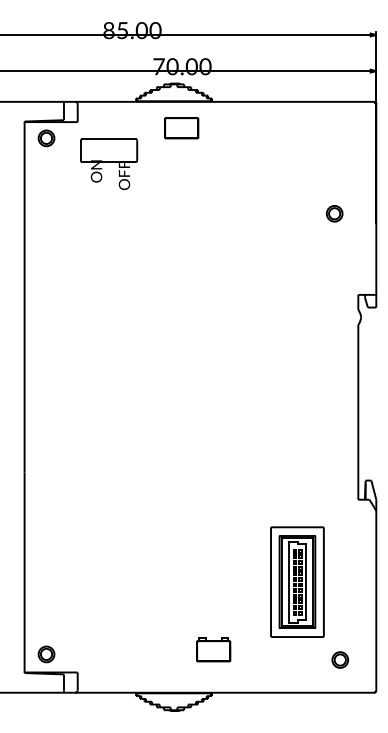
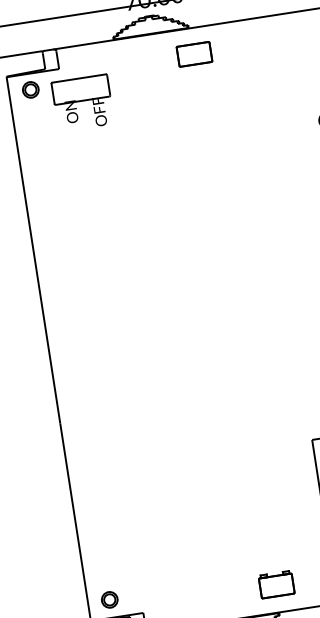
part: (181, 128) -> (194, 54), moved
part: (109, 163) -> (83, 102), moved
part: (213, 649) -> (276, 584), moved

